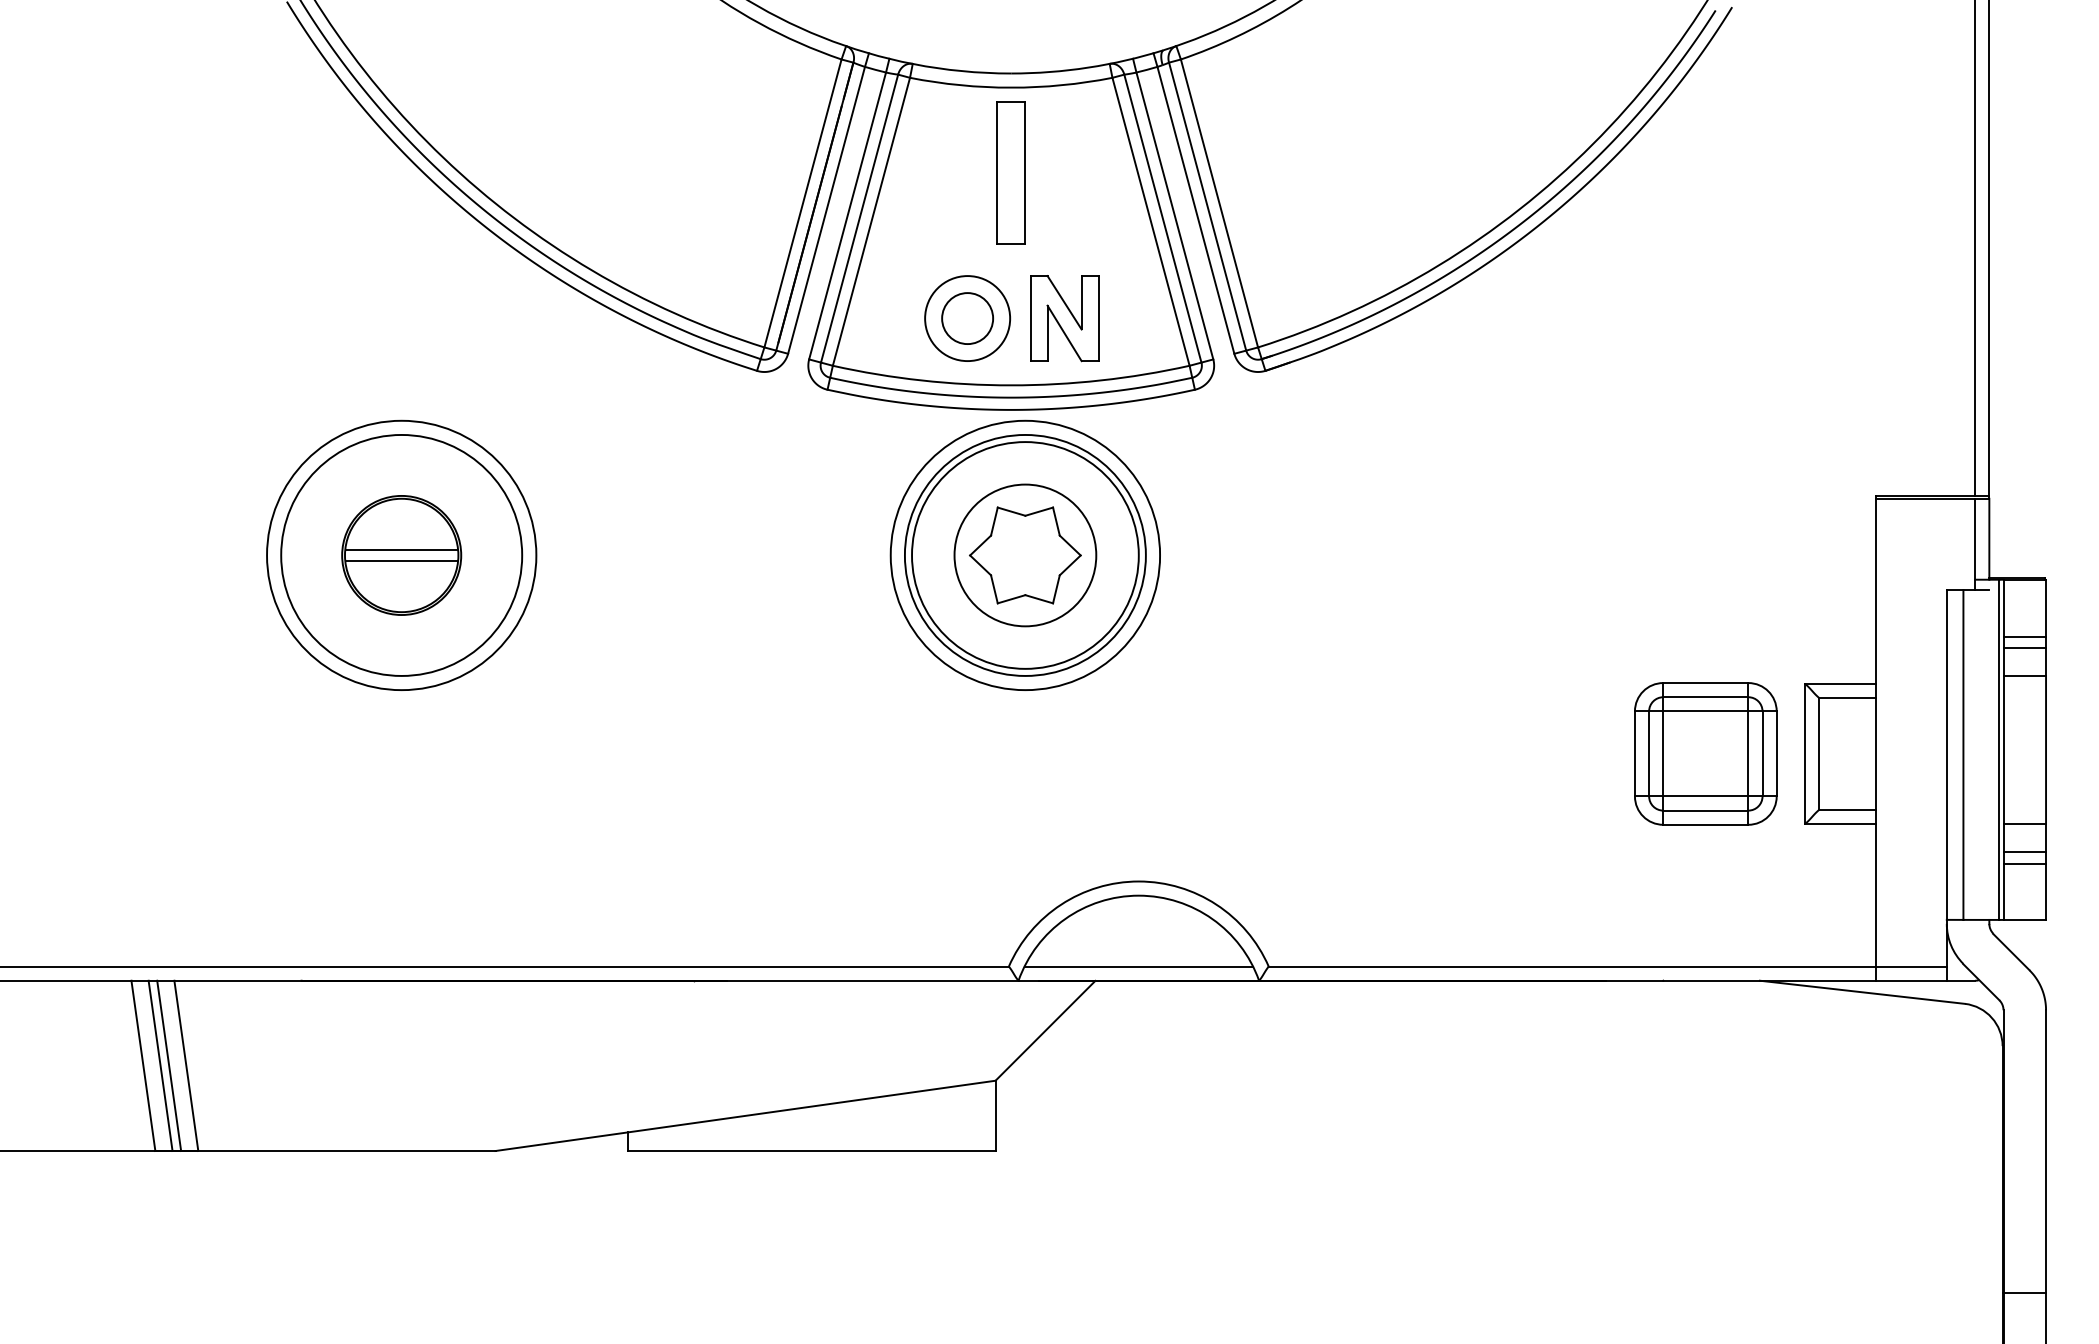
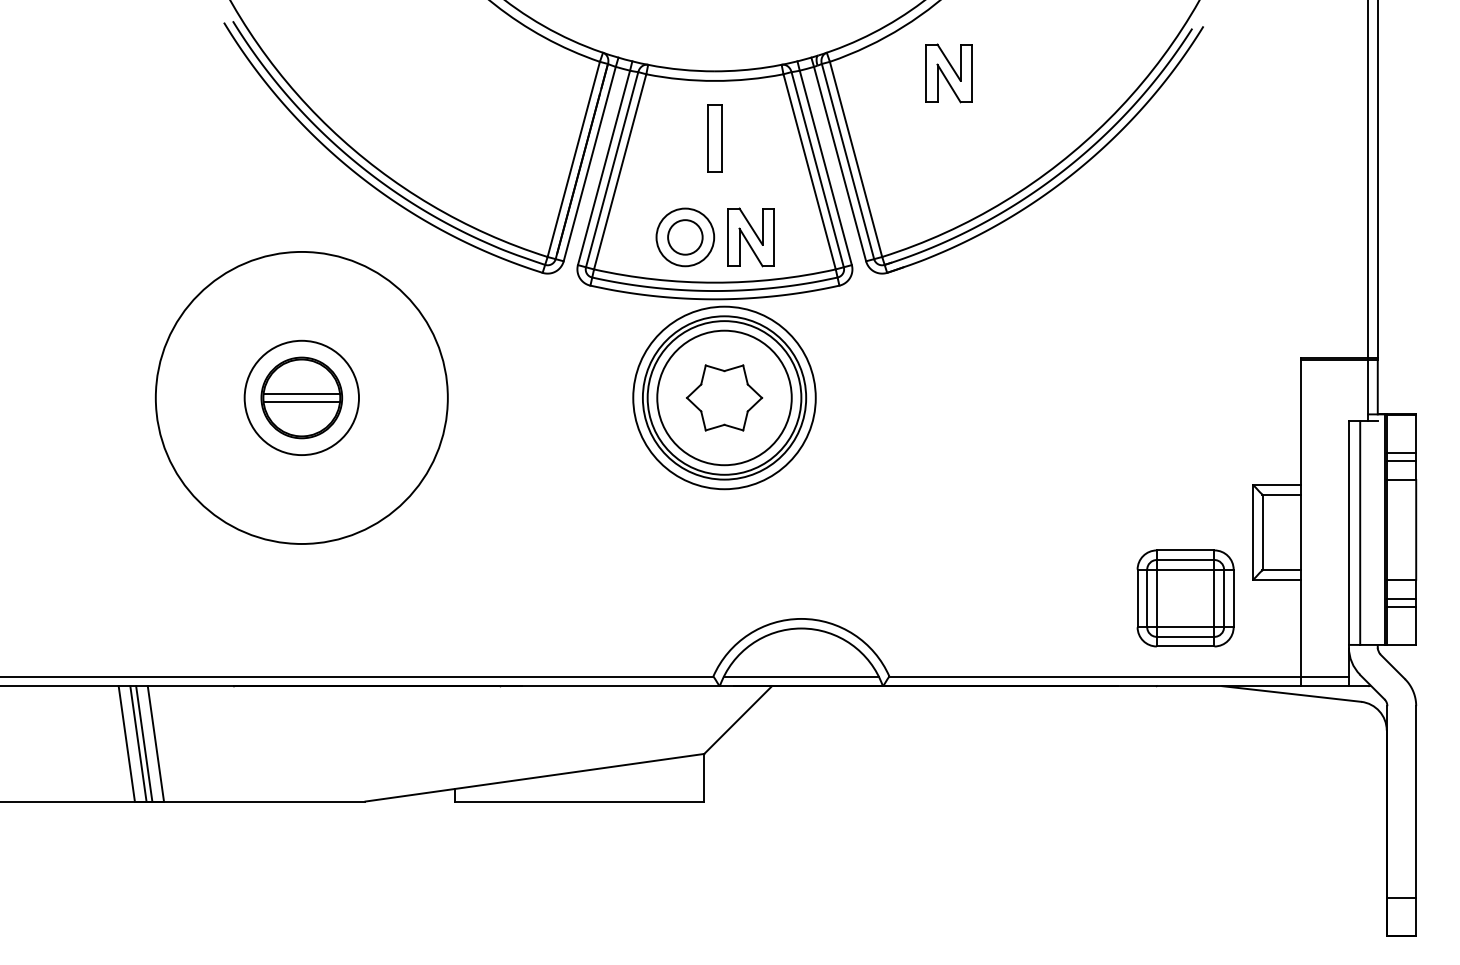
part: (1355, 76) -> (948, 73), added
part: (1010, 172) -> (714, 138), size x0.7
circle: (401, 554) -> (301, 397), size x0.7
circle: (401, 554) -> (301, 397), size x1.6
circle: (1025, 554) -> (724, 397), size x1.4
part: (1705, 753) -> (1185, 598), moved

